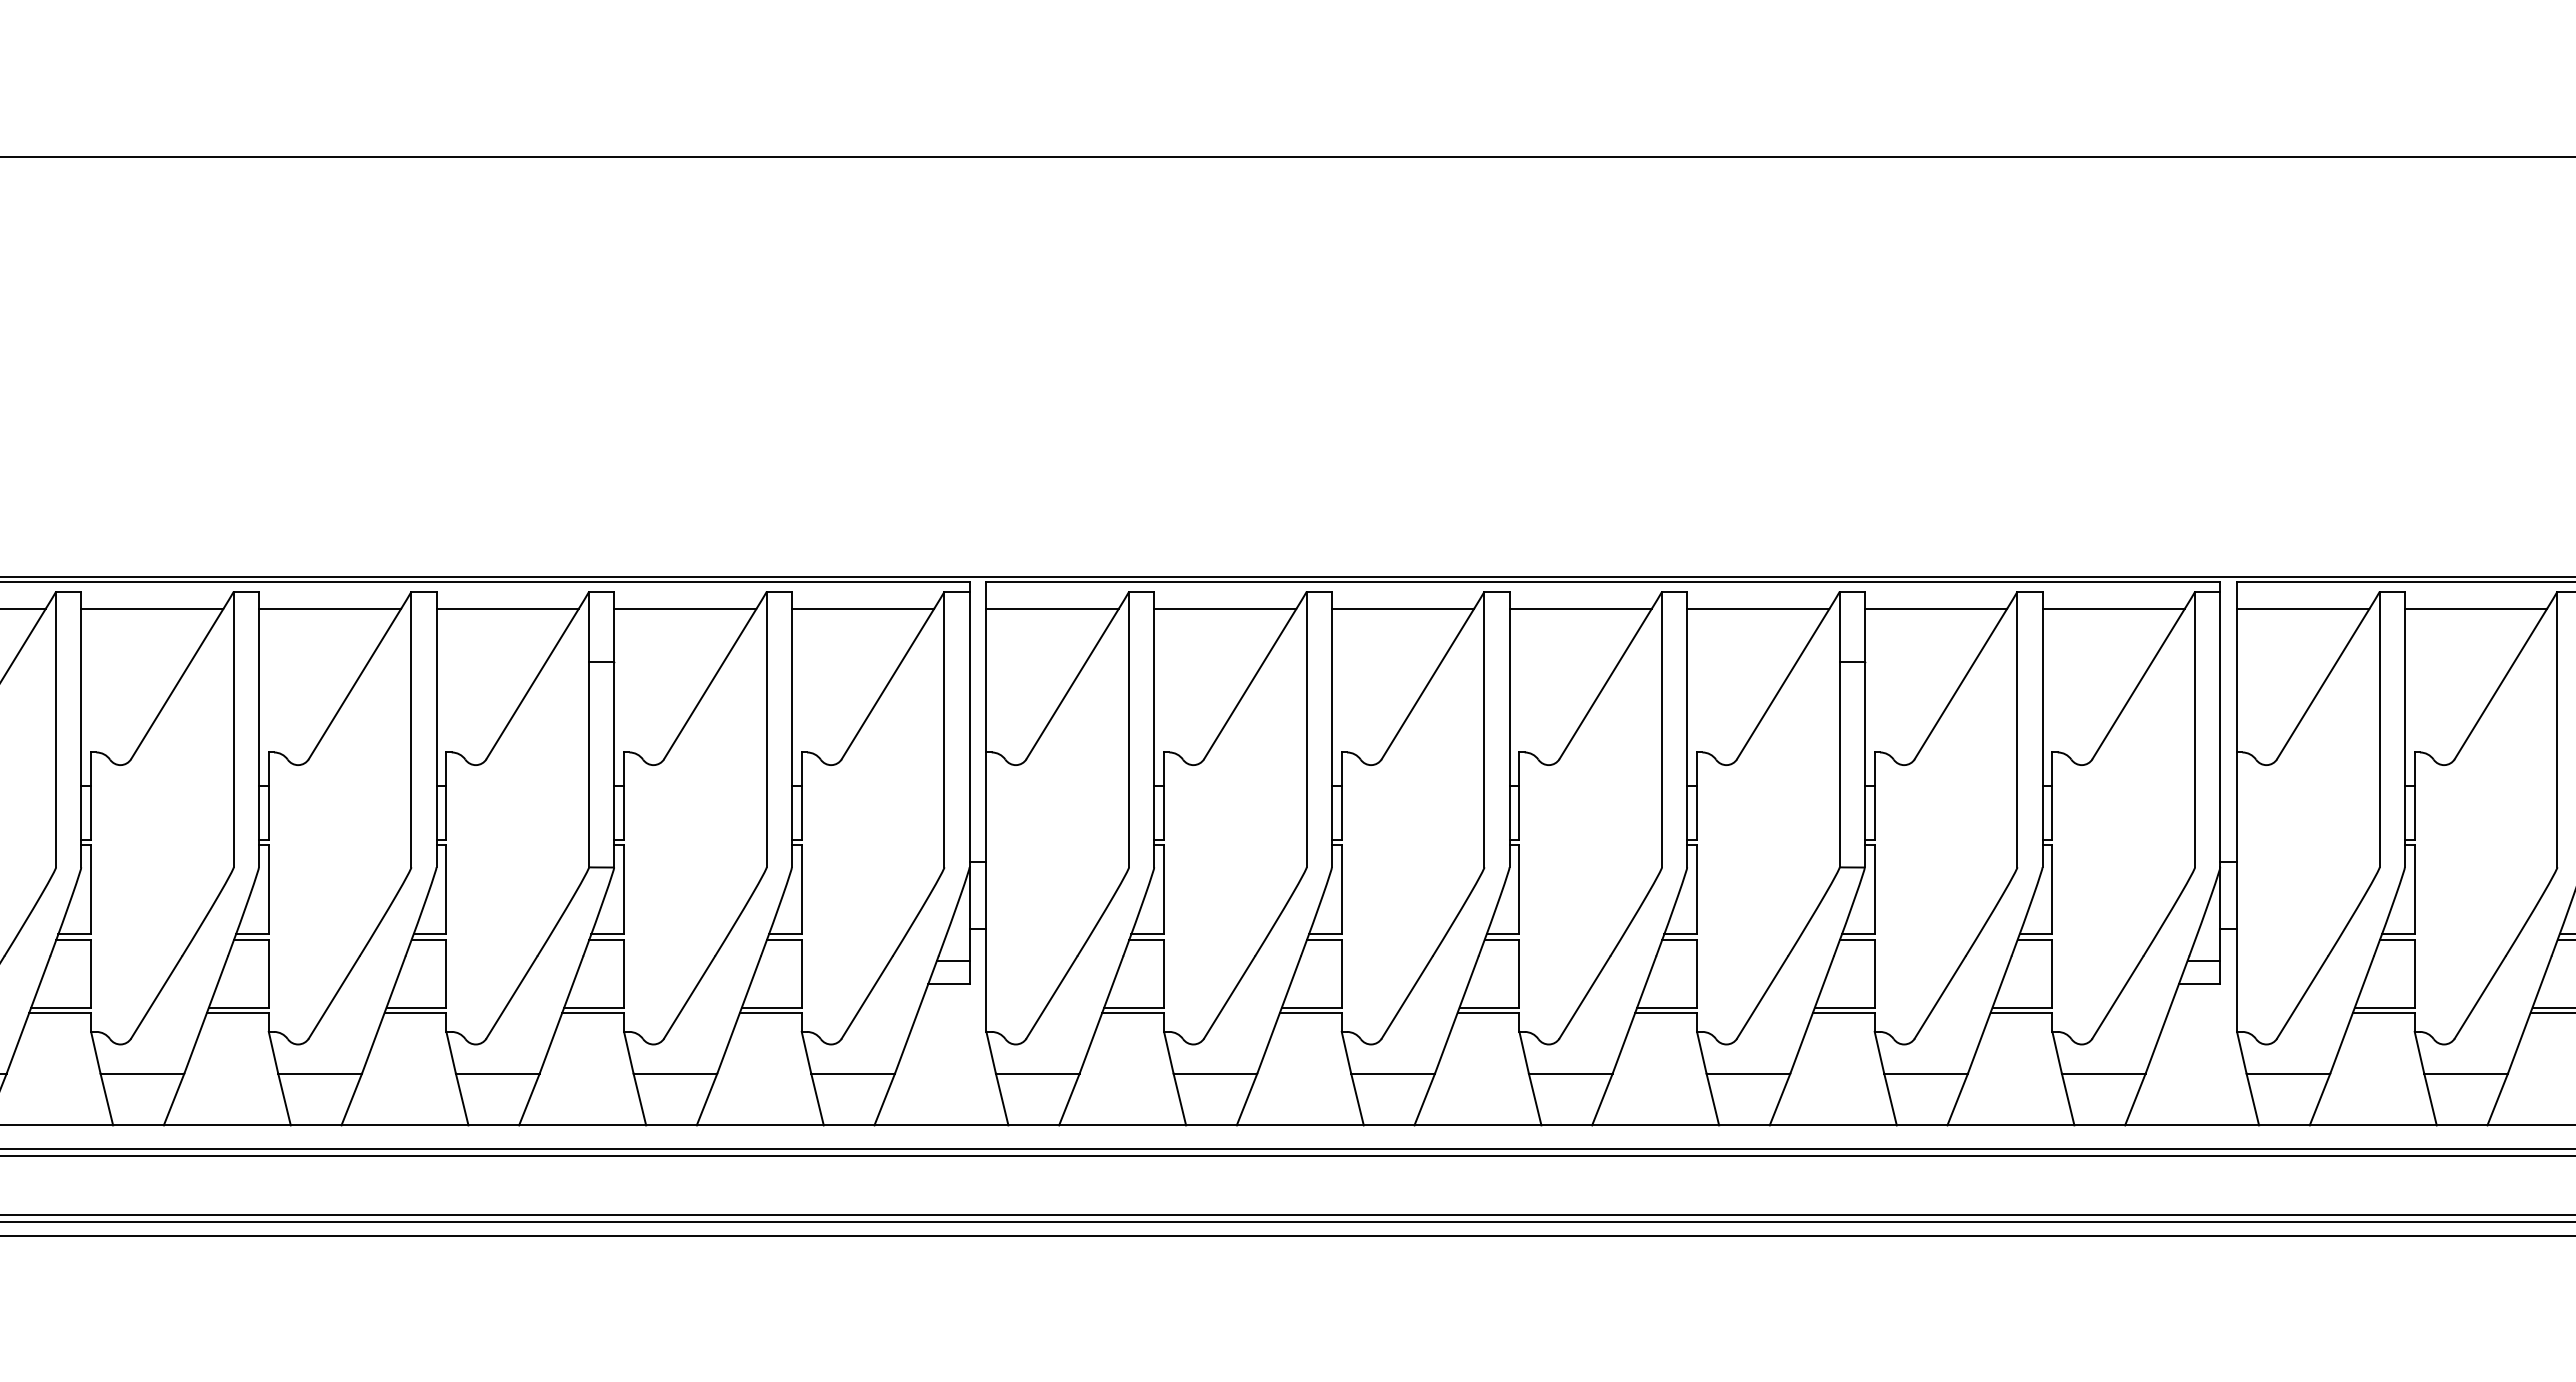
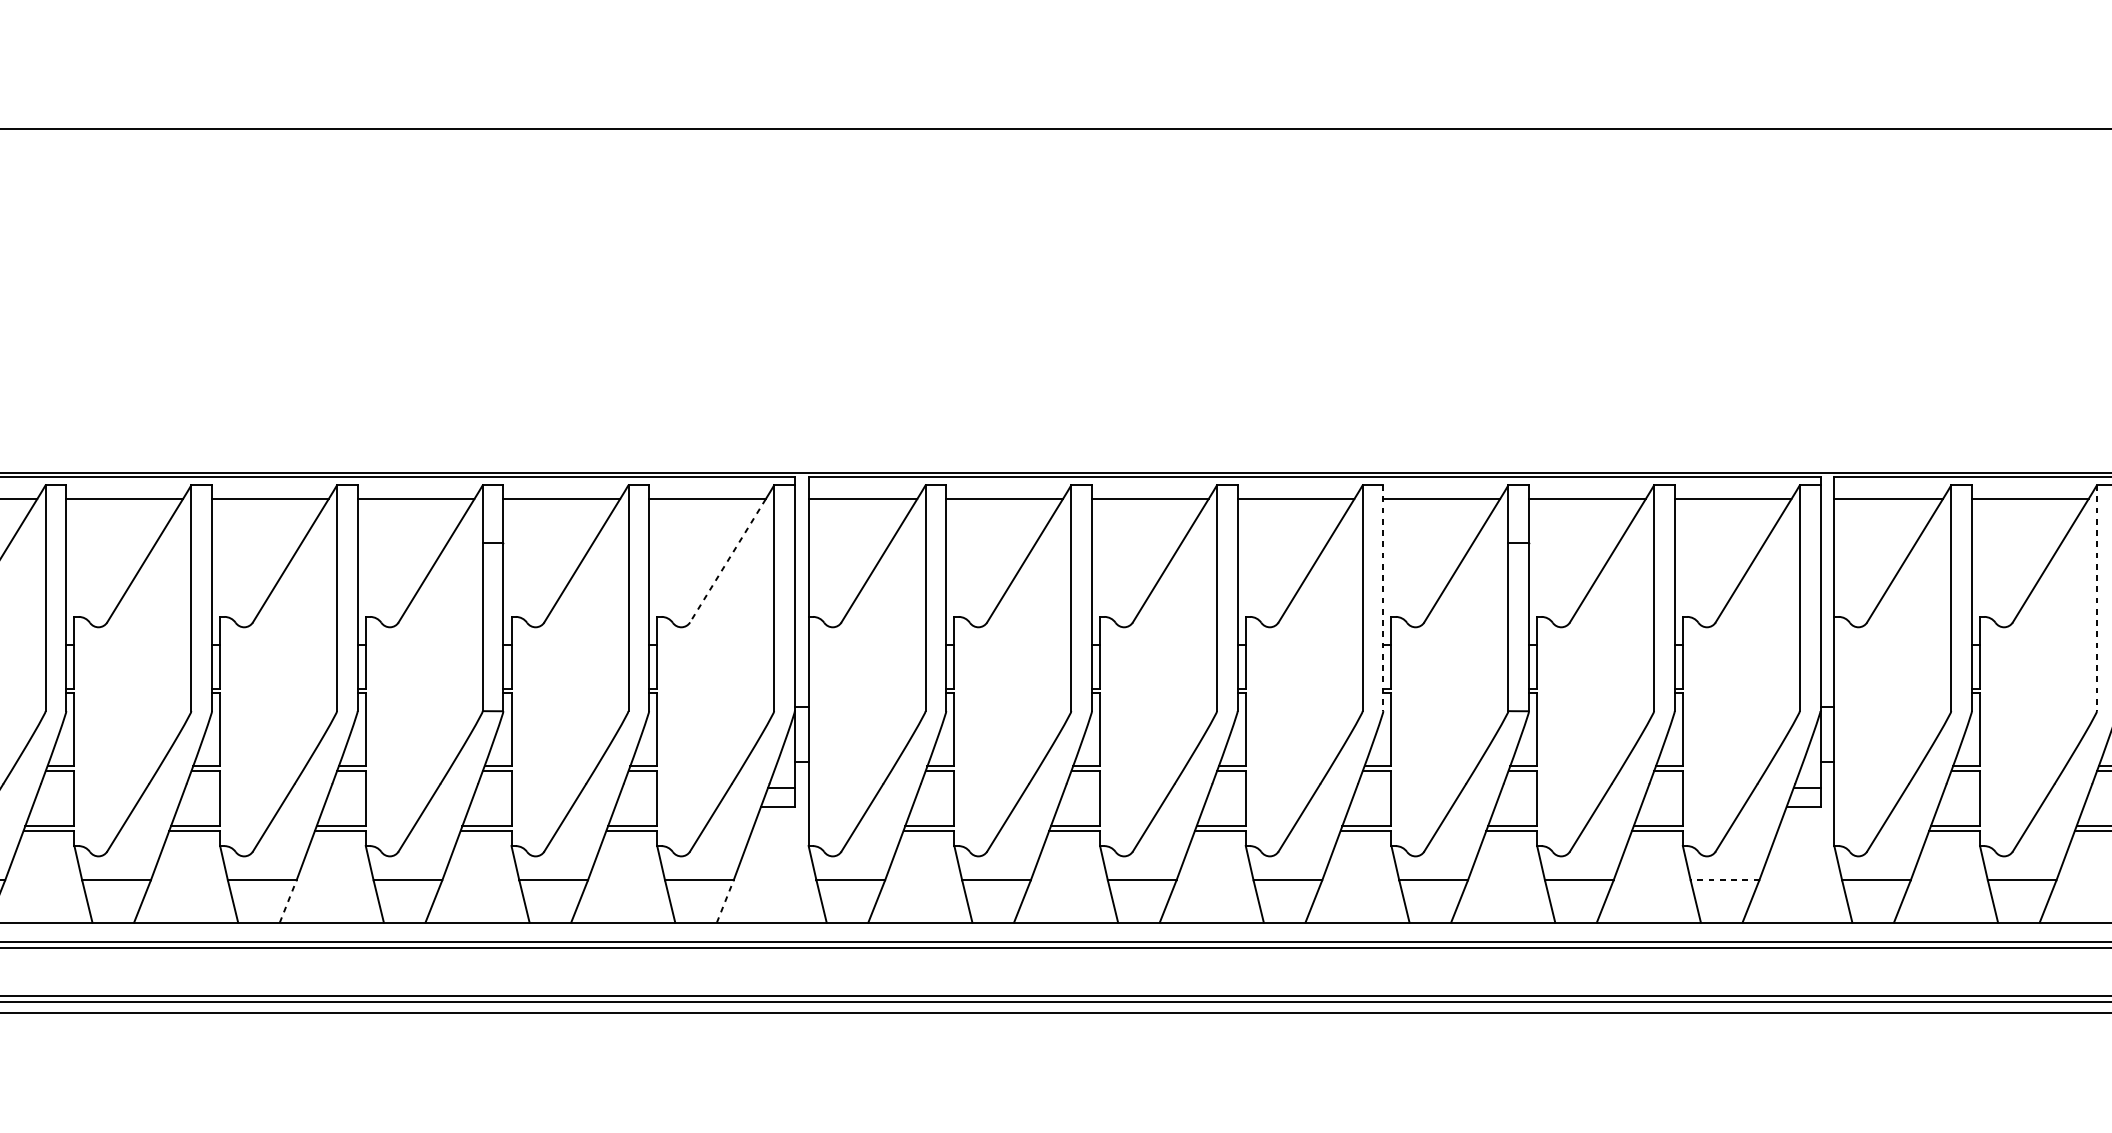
line: (887, 684) -> (727, 561), solid -> dashed
line: (1687, 729) -> (1383, 598), solid -> dashed
line: (2557, 729) -> (2097, 598), solid -> dashed
line: (2103, 1073) -> (1724, 880), solid -> dashed
line: (351, 1099) -> (287, 901), solid -> dashed
line: (884, 1099) -> (725, 901), solid -> dashed

